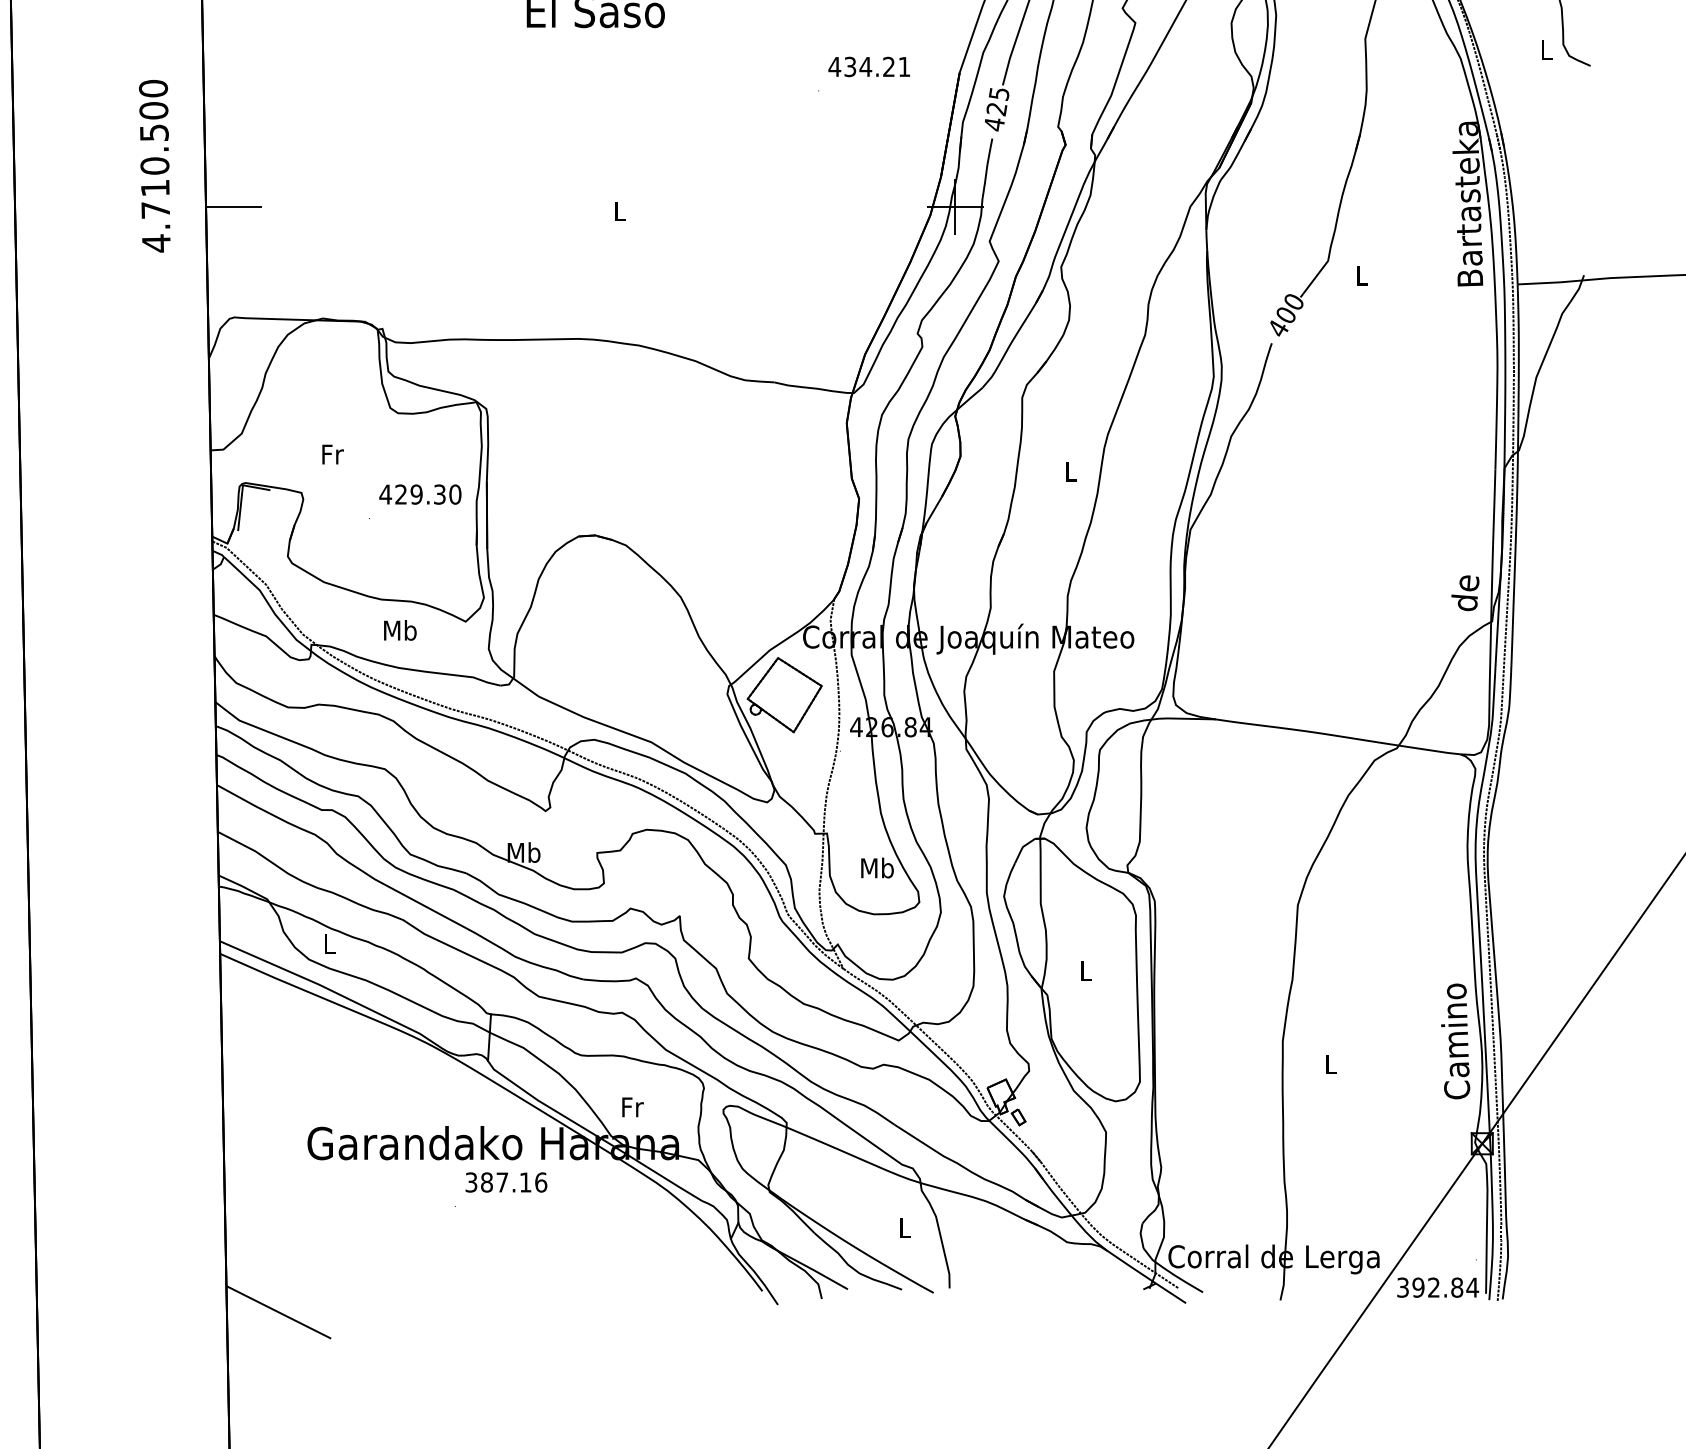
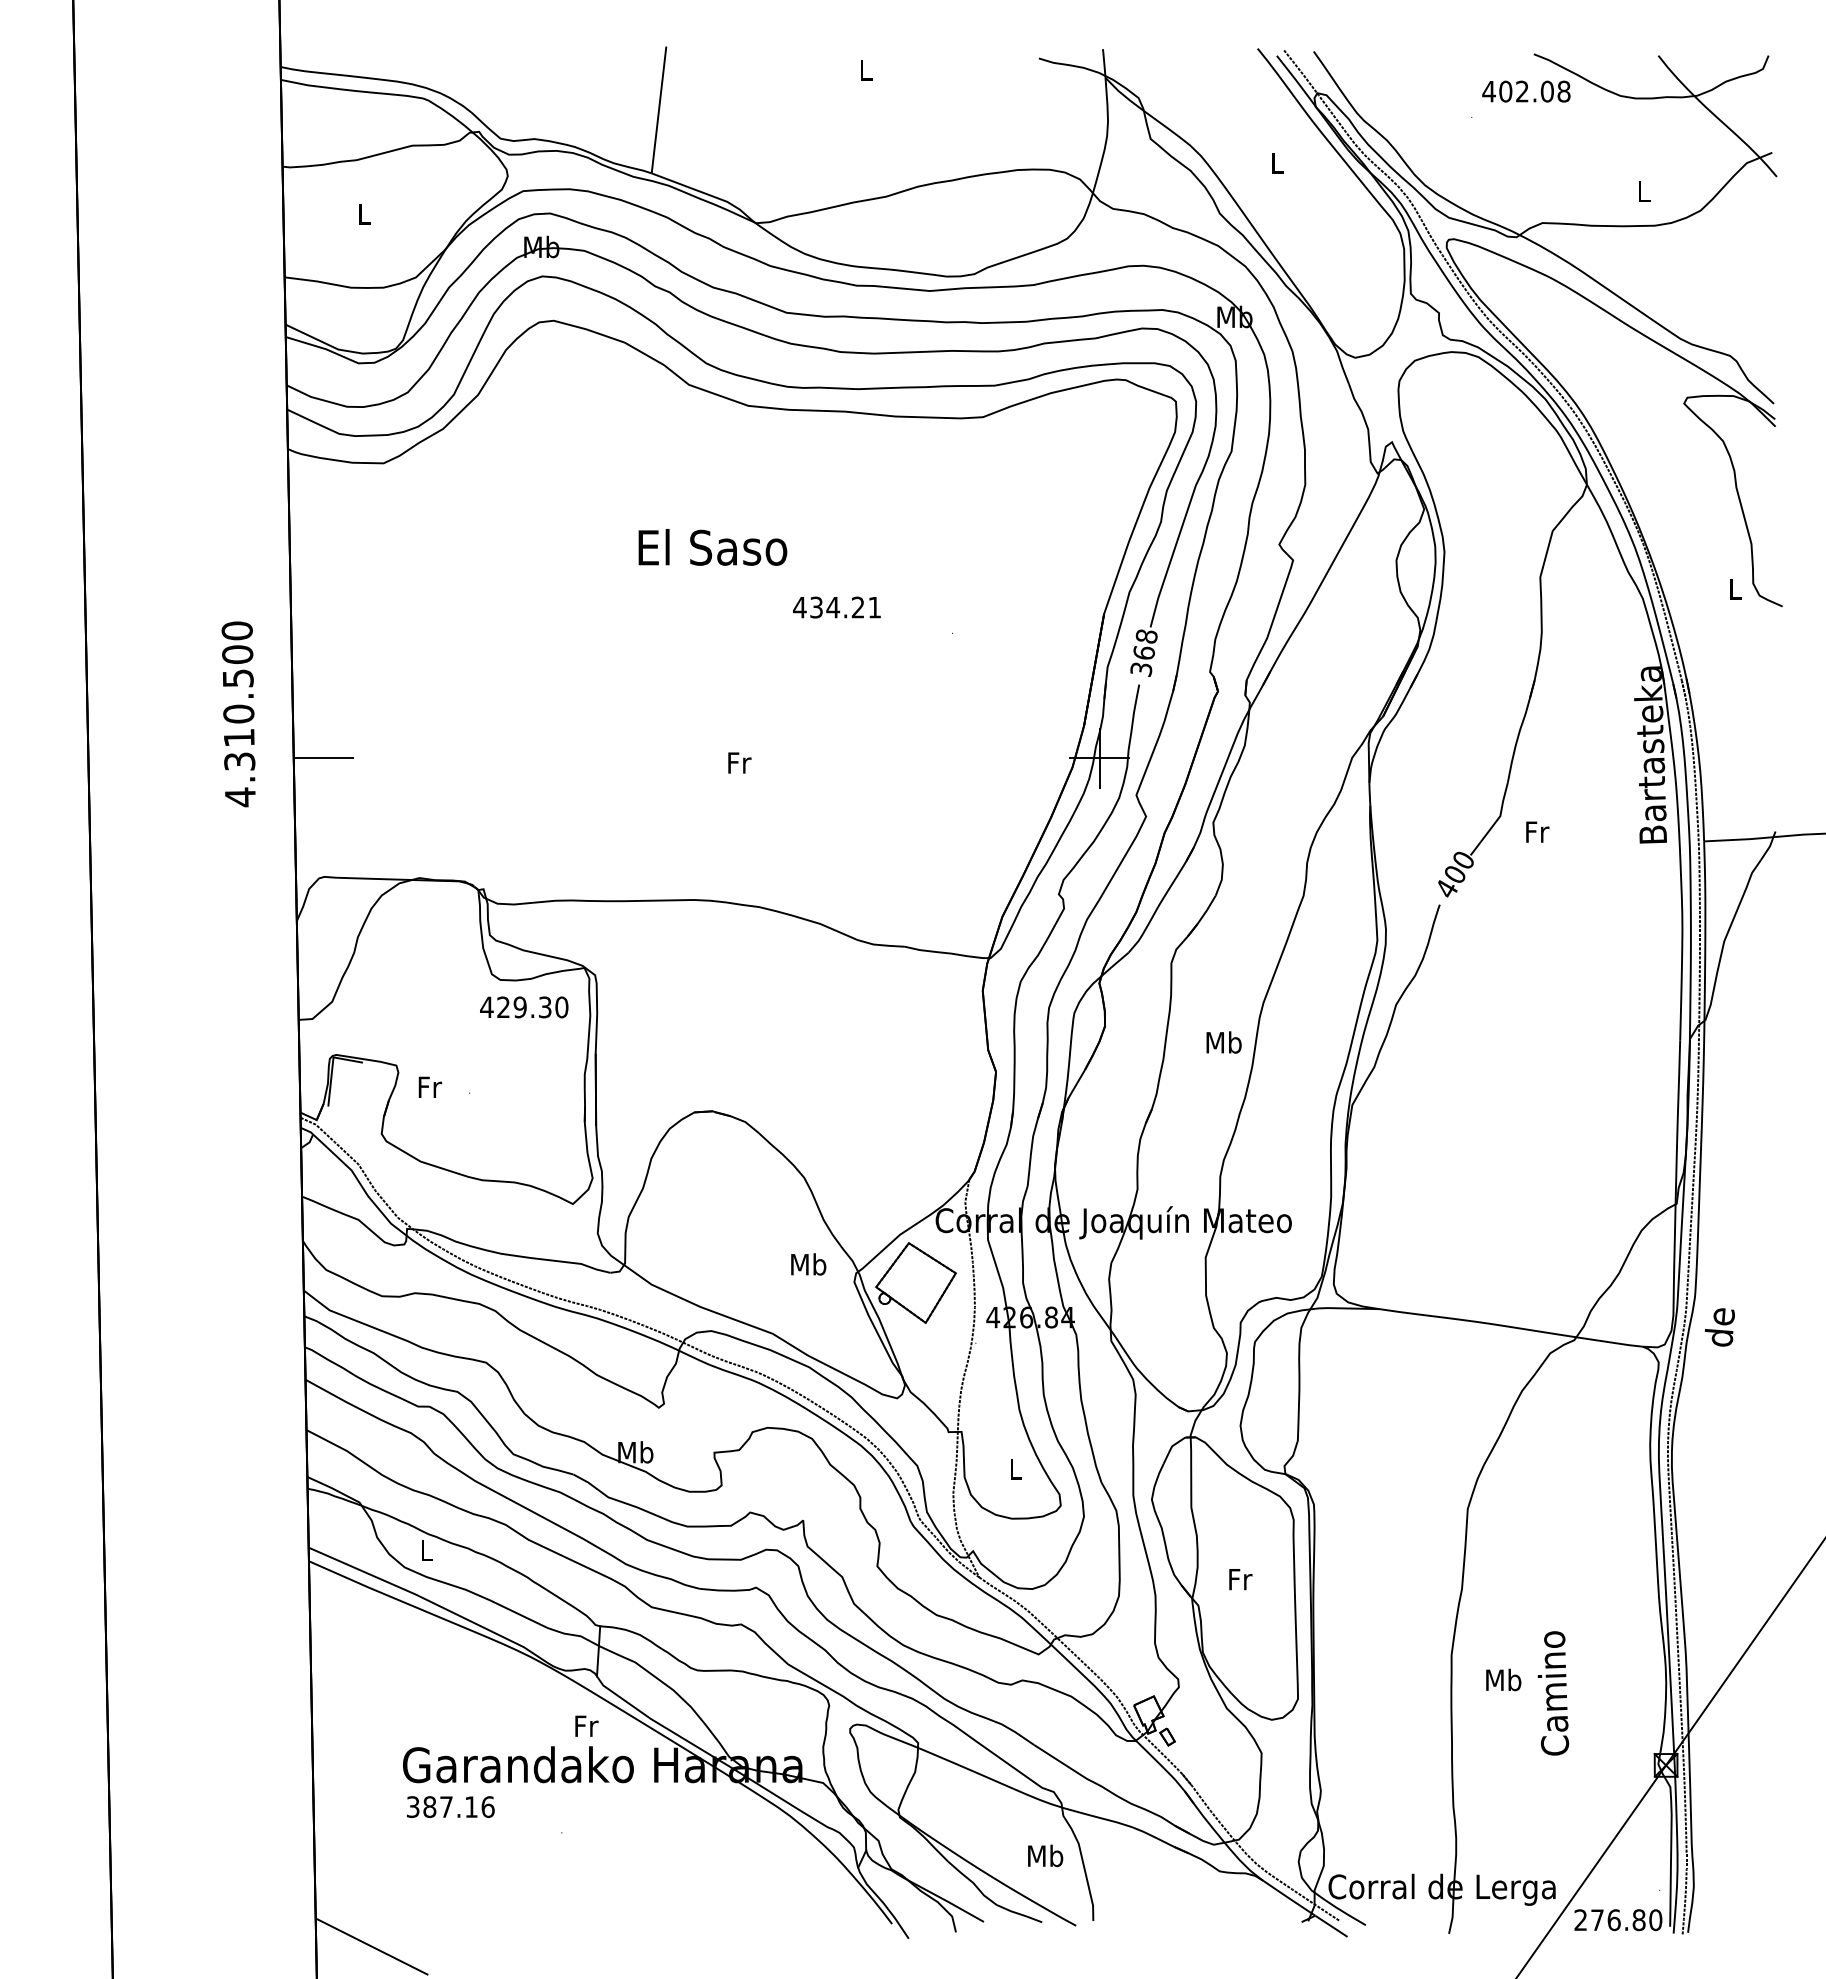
text: (868, 66) -> (836, 607), moved
text: (996, 109) -> (1143, 653), 425 -> 368
text: (155, 210) -> (239, 761), 4.710.500 -> 4.310.500
text: (620, 211) -> (739, 762), L -> Fr
text: (1362, 275) -> (1537, 831), L -> Fr
text: (332, 453) -> (429, 1086), moved
text: (1070, 471) -> (1223, 1042), L -> Mb
text: (420, 494) -> (524, 1007), moved
text: (1465, 593) -> (1719, 1327), moved
text: (400, 630) -> (808, 1264), moved
text: (877, 867) -> (1015, 1468), Mb -> L
text: (1086, 970) -> (1240, 1579), L -> Fr
text: (1455, 1041) -> (1553, 1693), moved
text: (1331, 1063) -> (1503, 1679), L -> Mb
text: (632, 1106) -> (586, 1725), moved
text: (506, 1181) -> (450, 1806), moved
text: (905, 1227) -> (1045, 1855), L -> Mb
text: (1438, 1287) -> (1618, 1920), 392.84 -> 276.80

